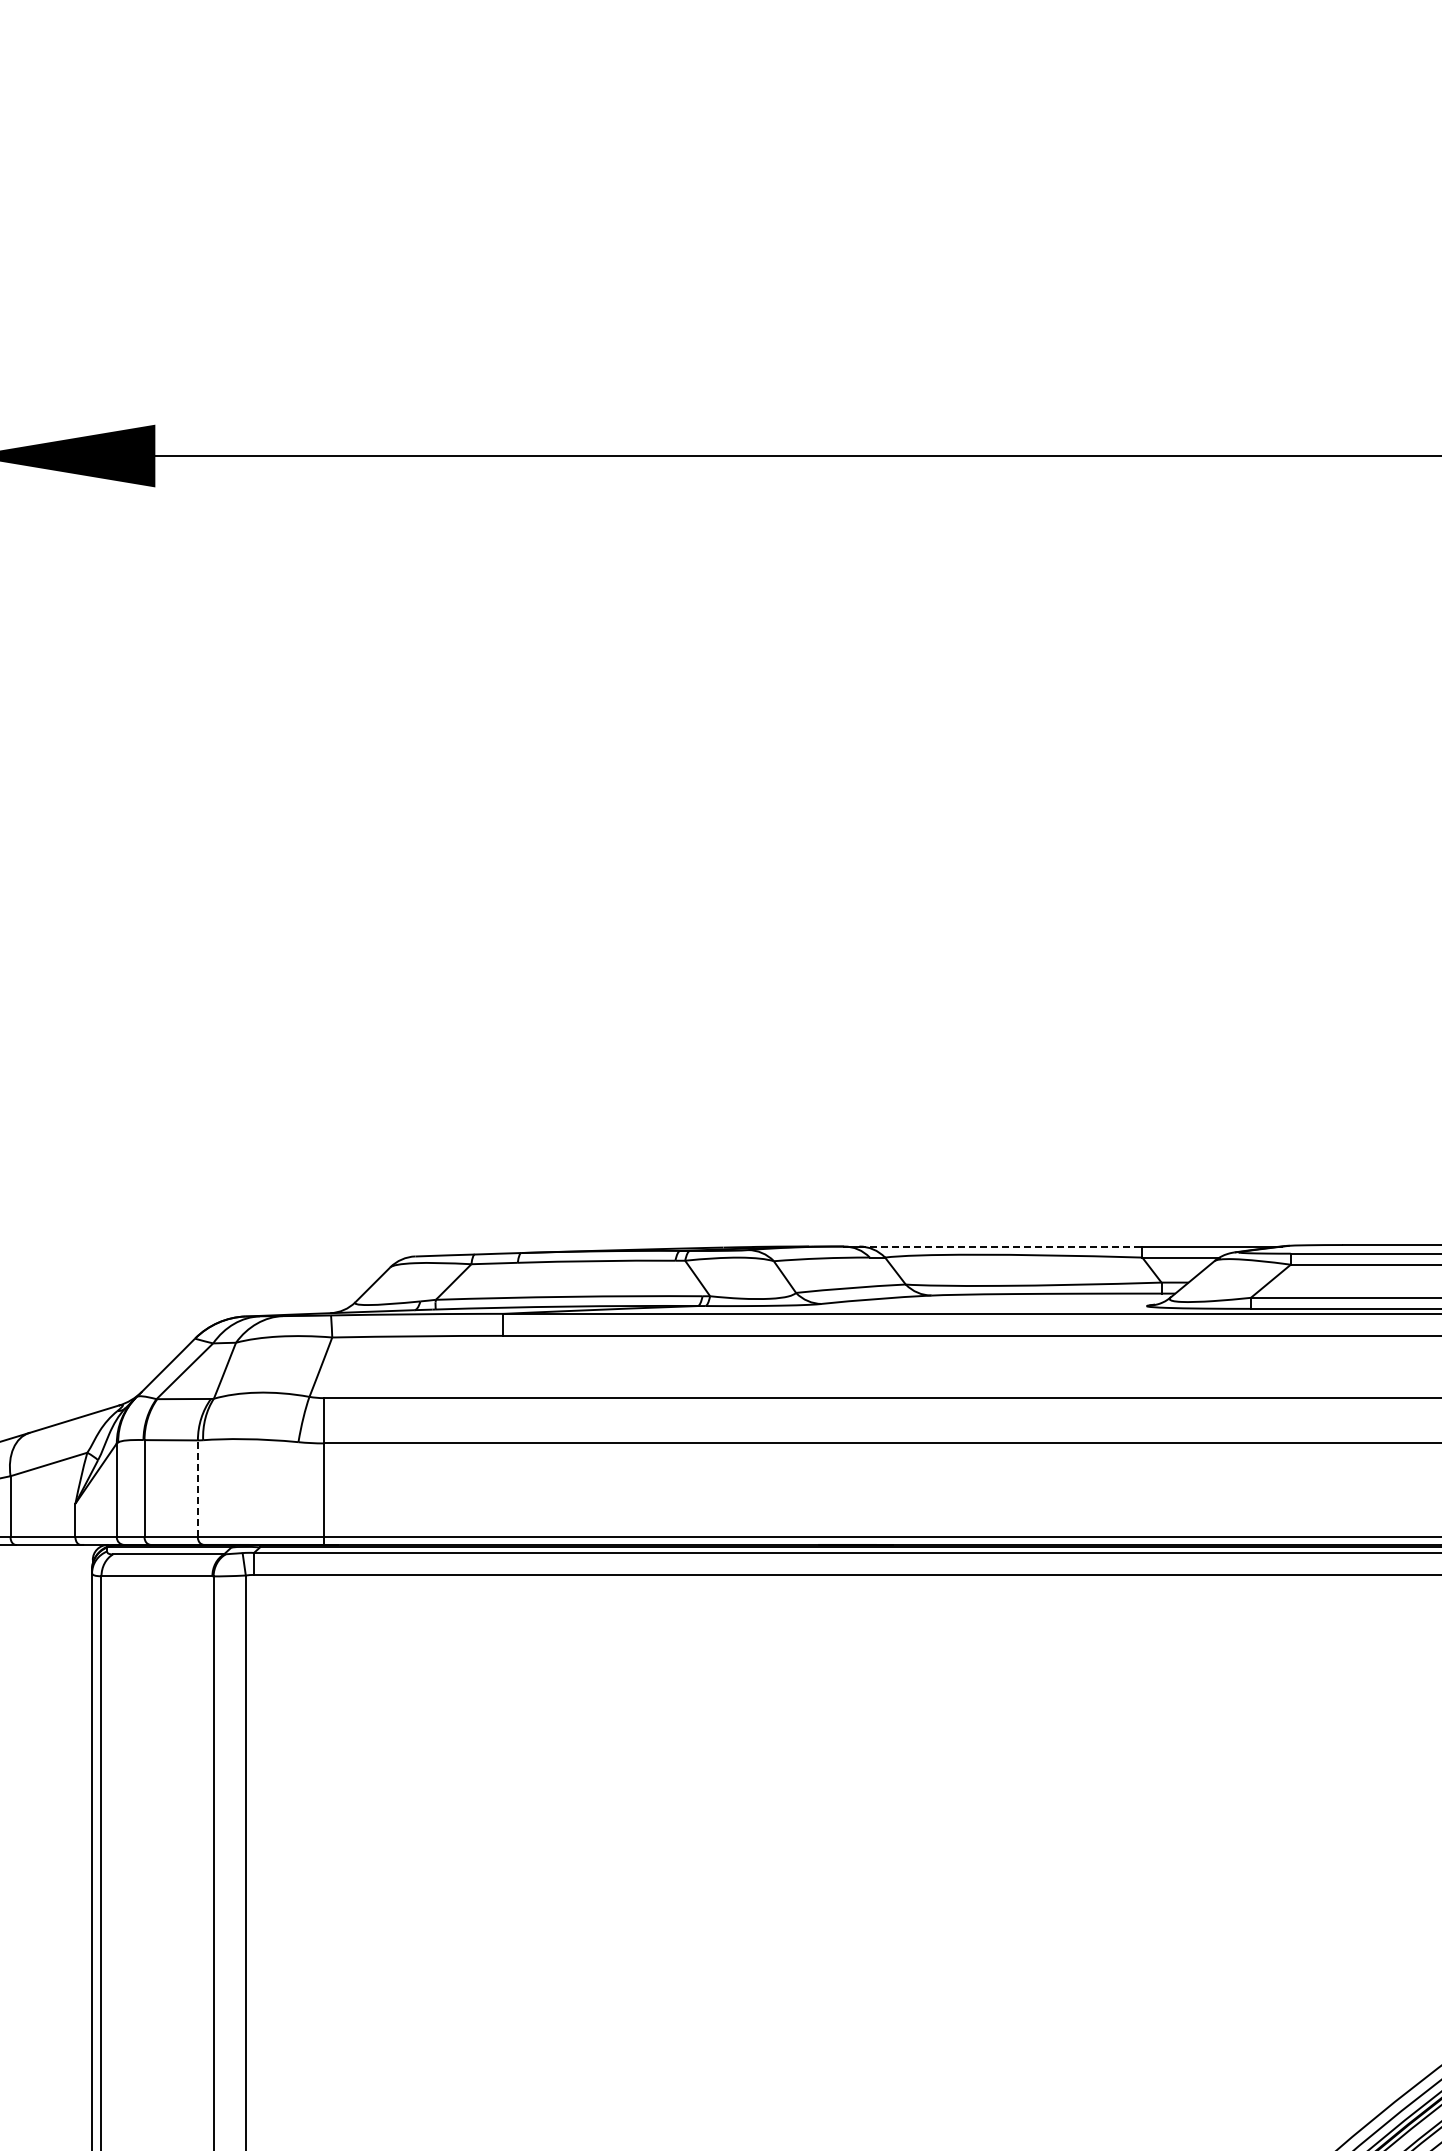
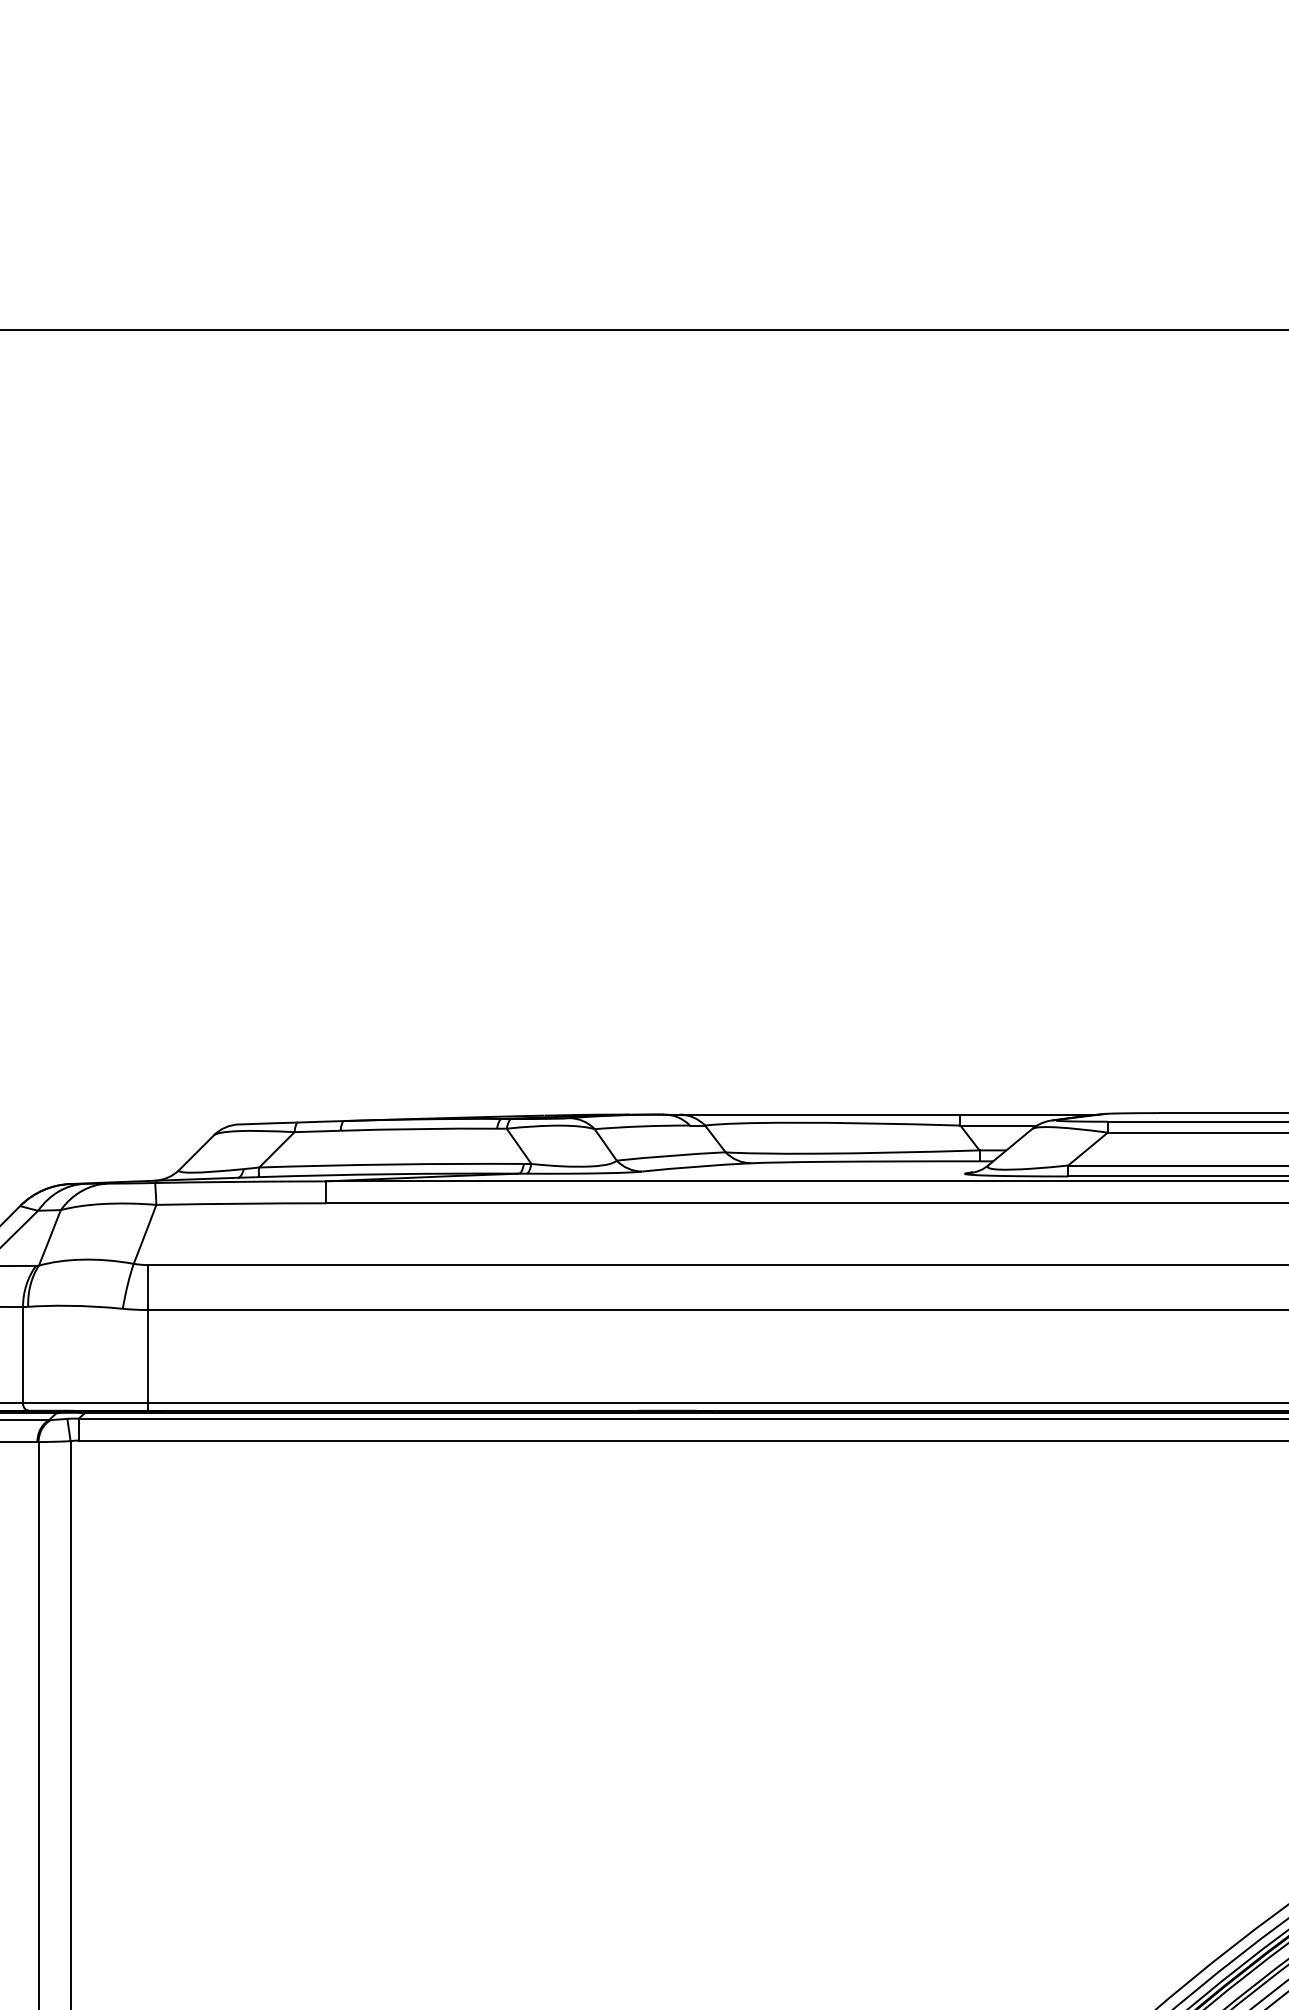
line: (1001, 1246) -> (820, 1114), dashed -> solid
line: (197, 1488) -> (22, 1354), dashed -> solid

